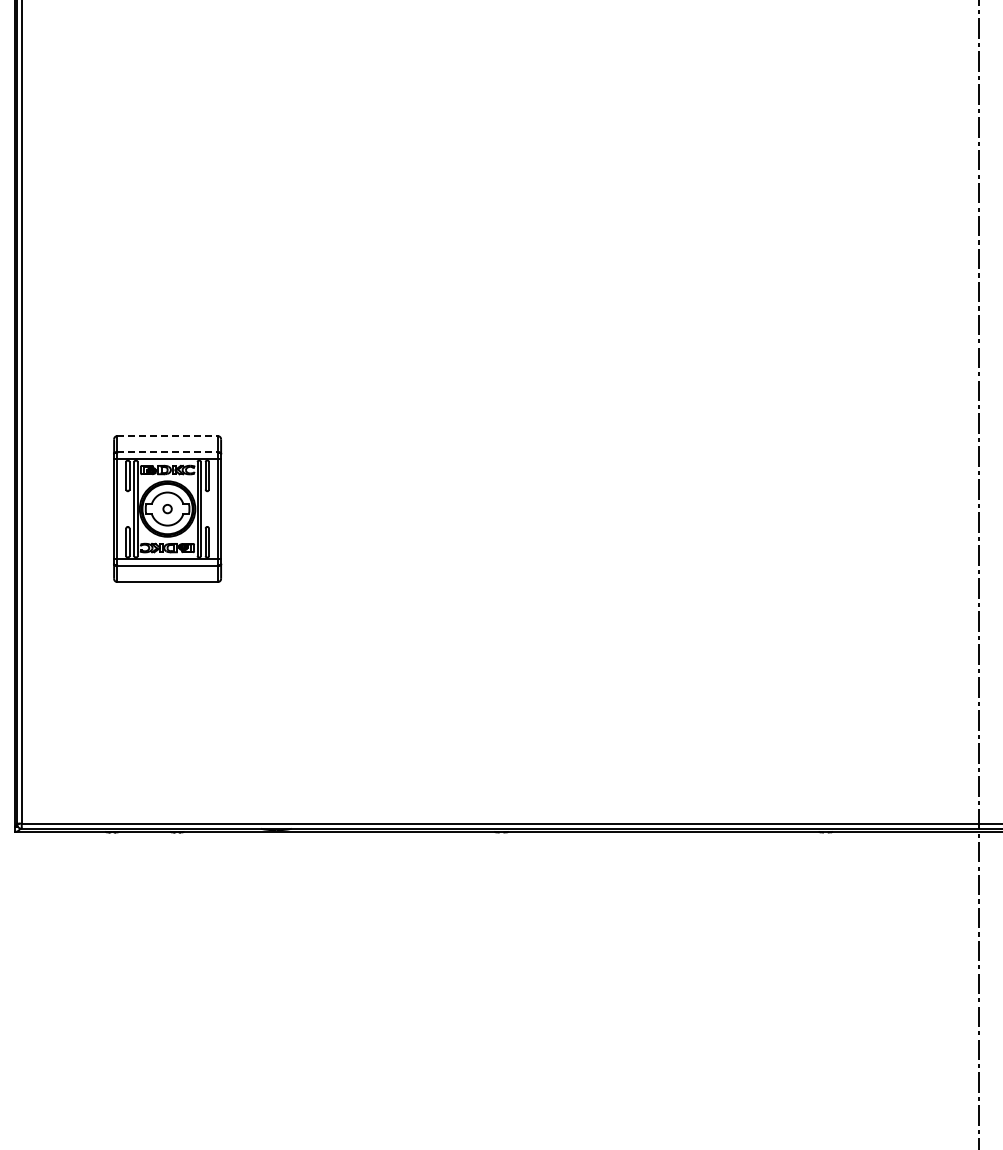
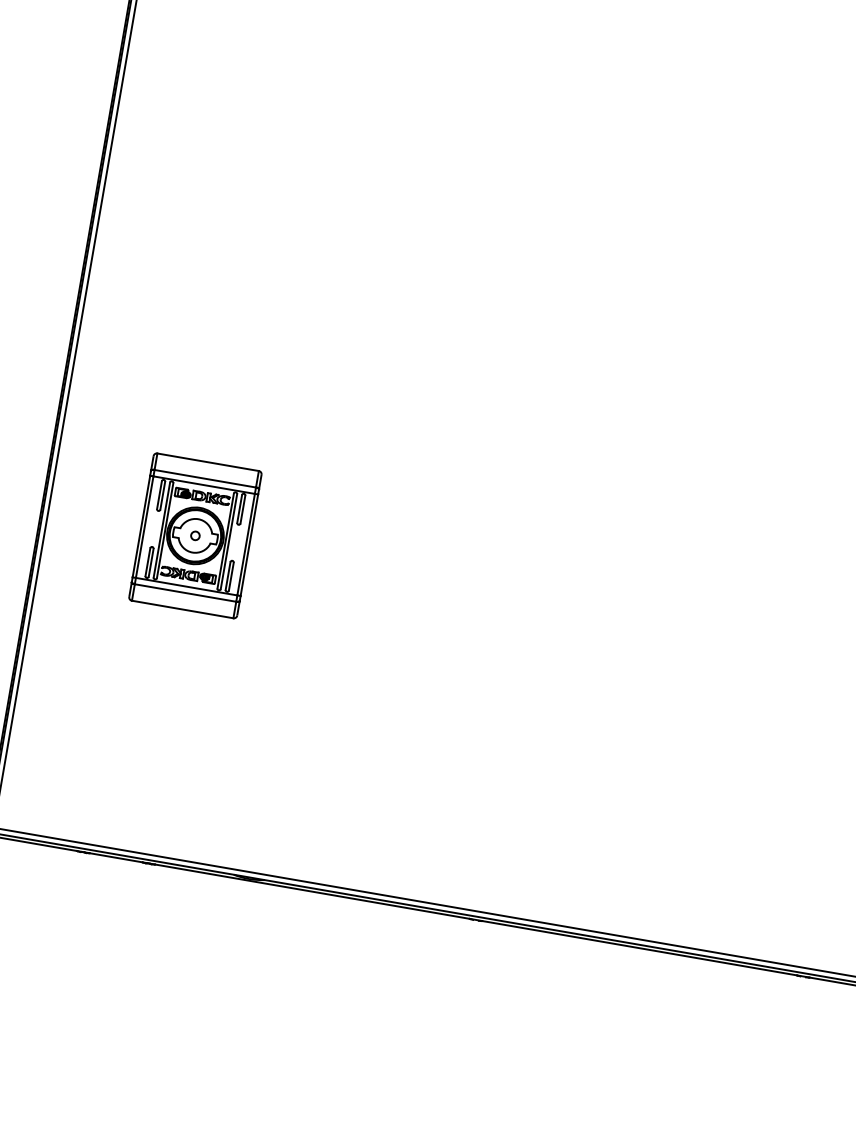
line: (168, 436) -> (208, 462), dashed -> solid
line: (168, 452) -> (206, 478), dashed -> solid

